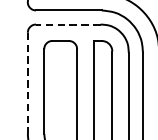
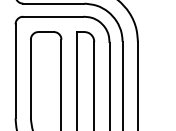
line: (67, 24) -> (52, 16), dashed -> solid
line: (27, 83) -> (15, 71), dashed -> solid

